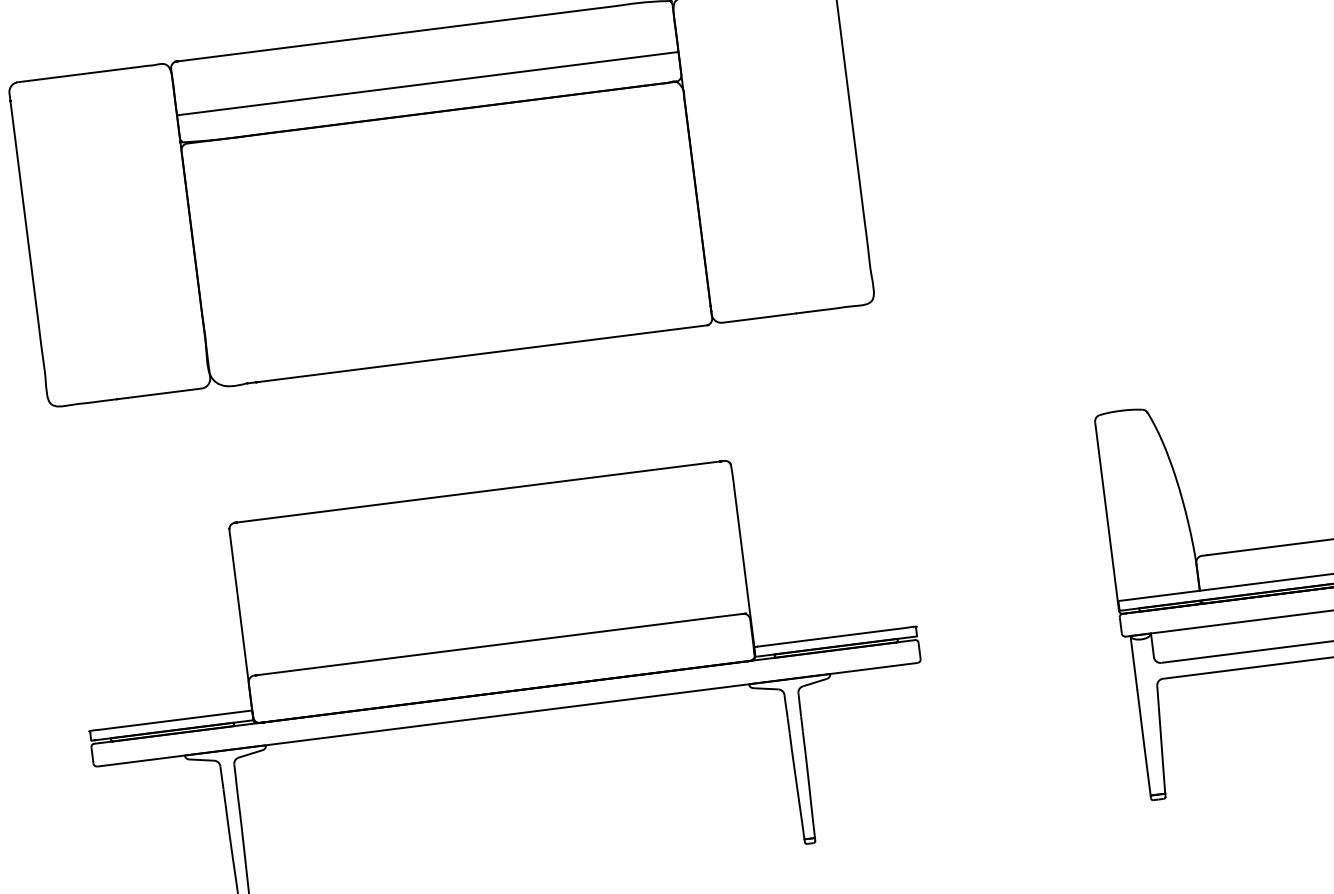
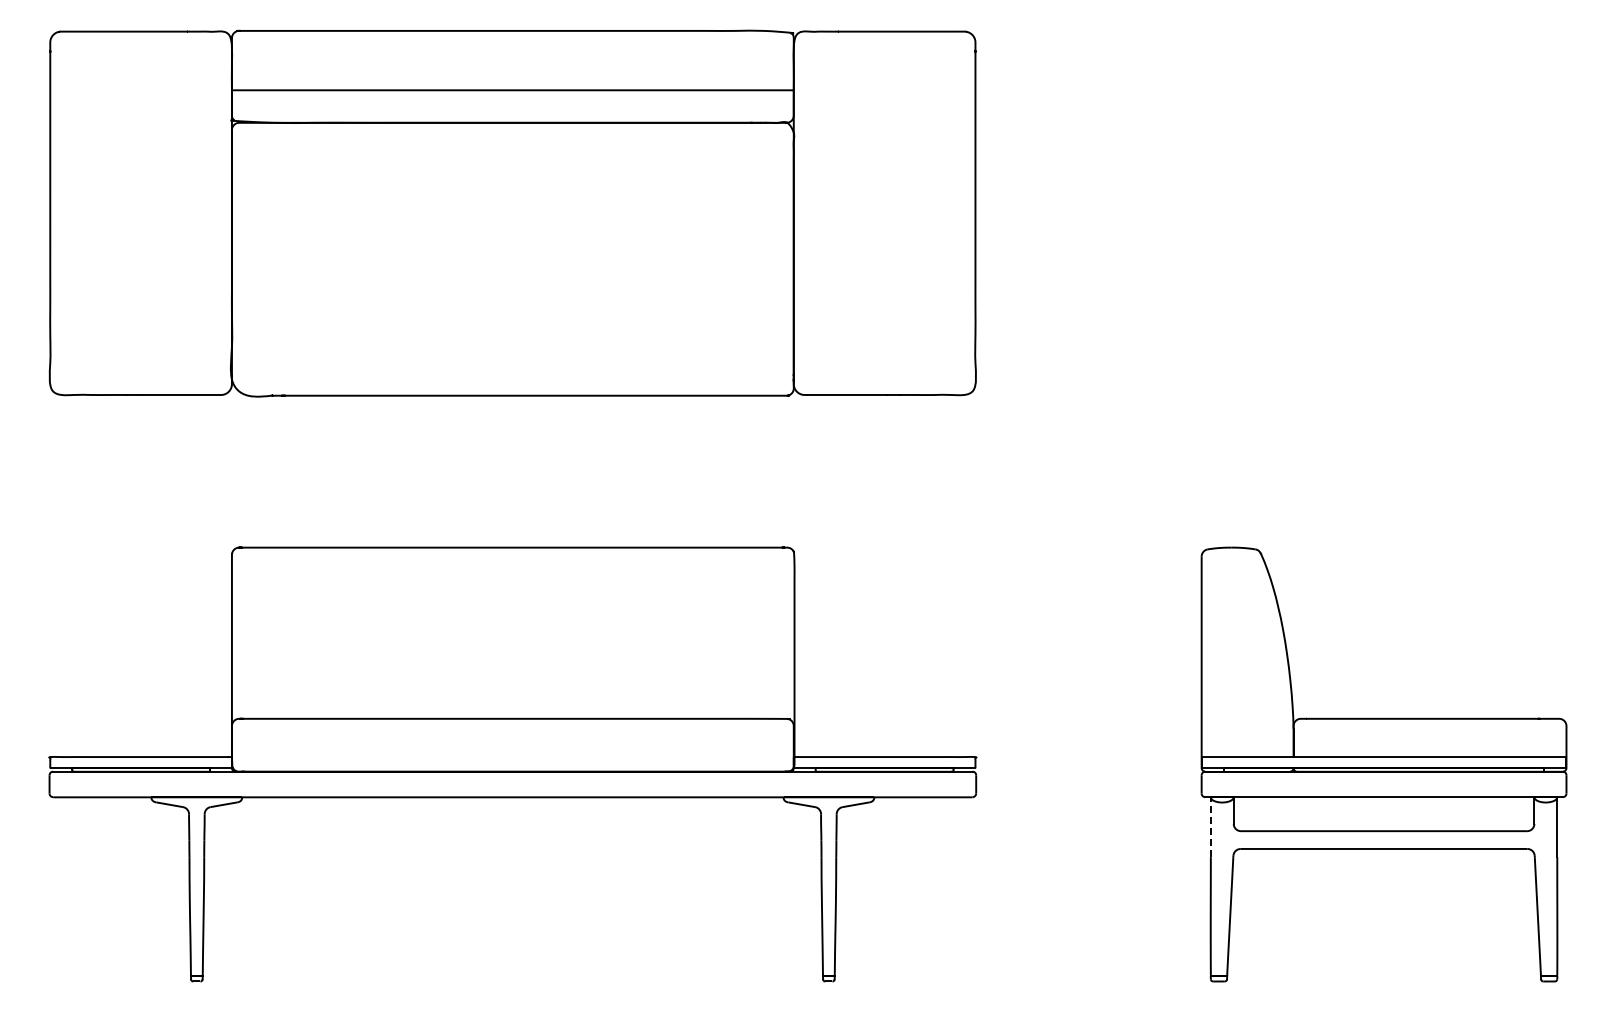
line: (1133, 663) -> (1210, 827), solid -> dashed

